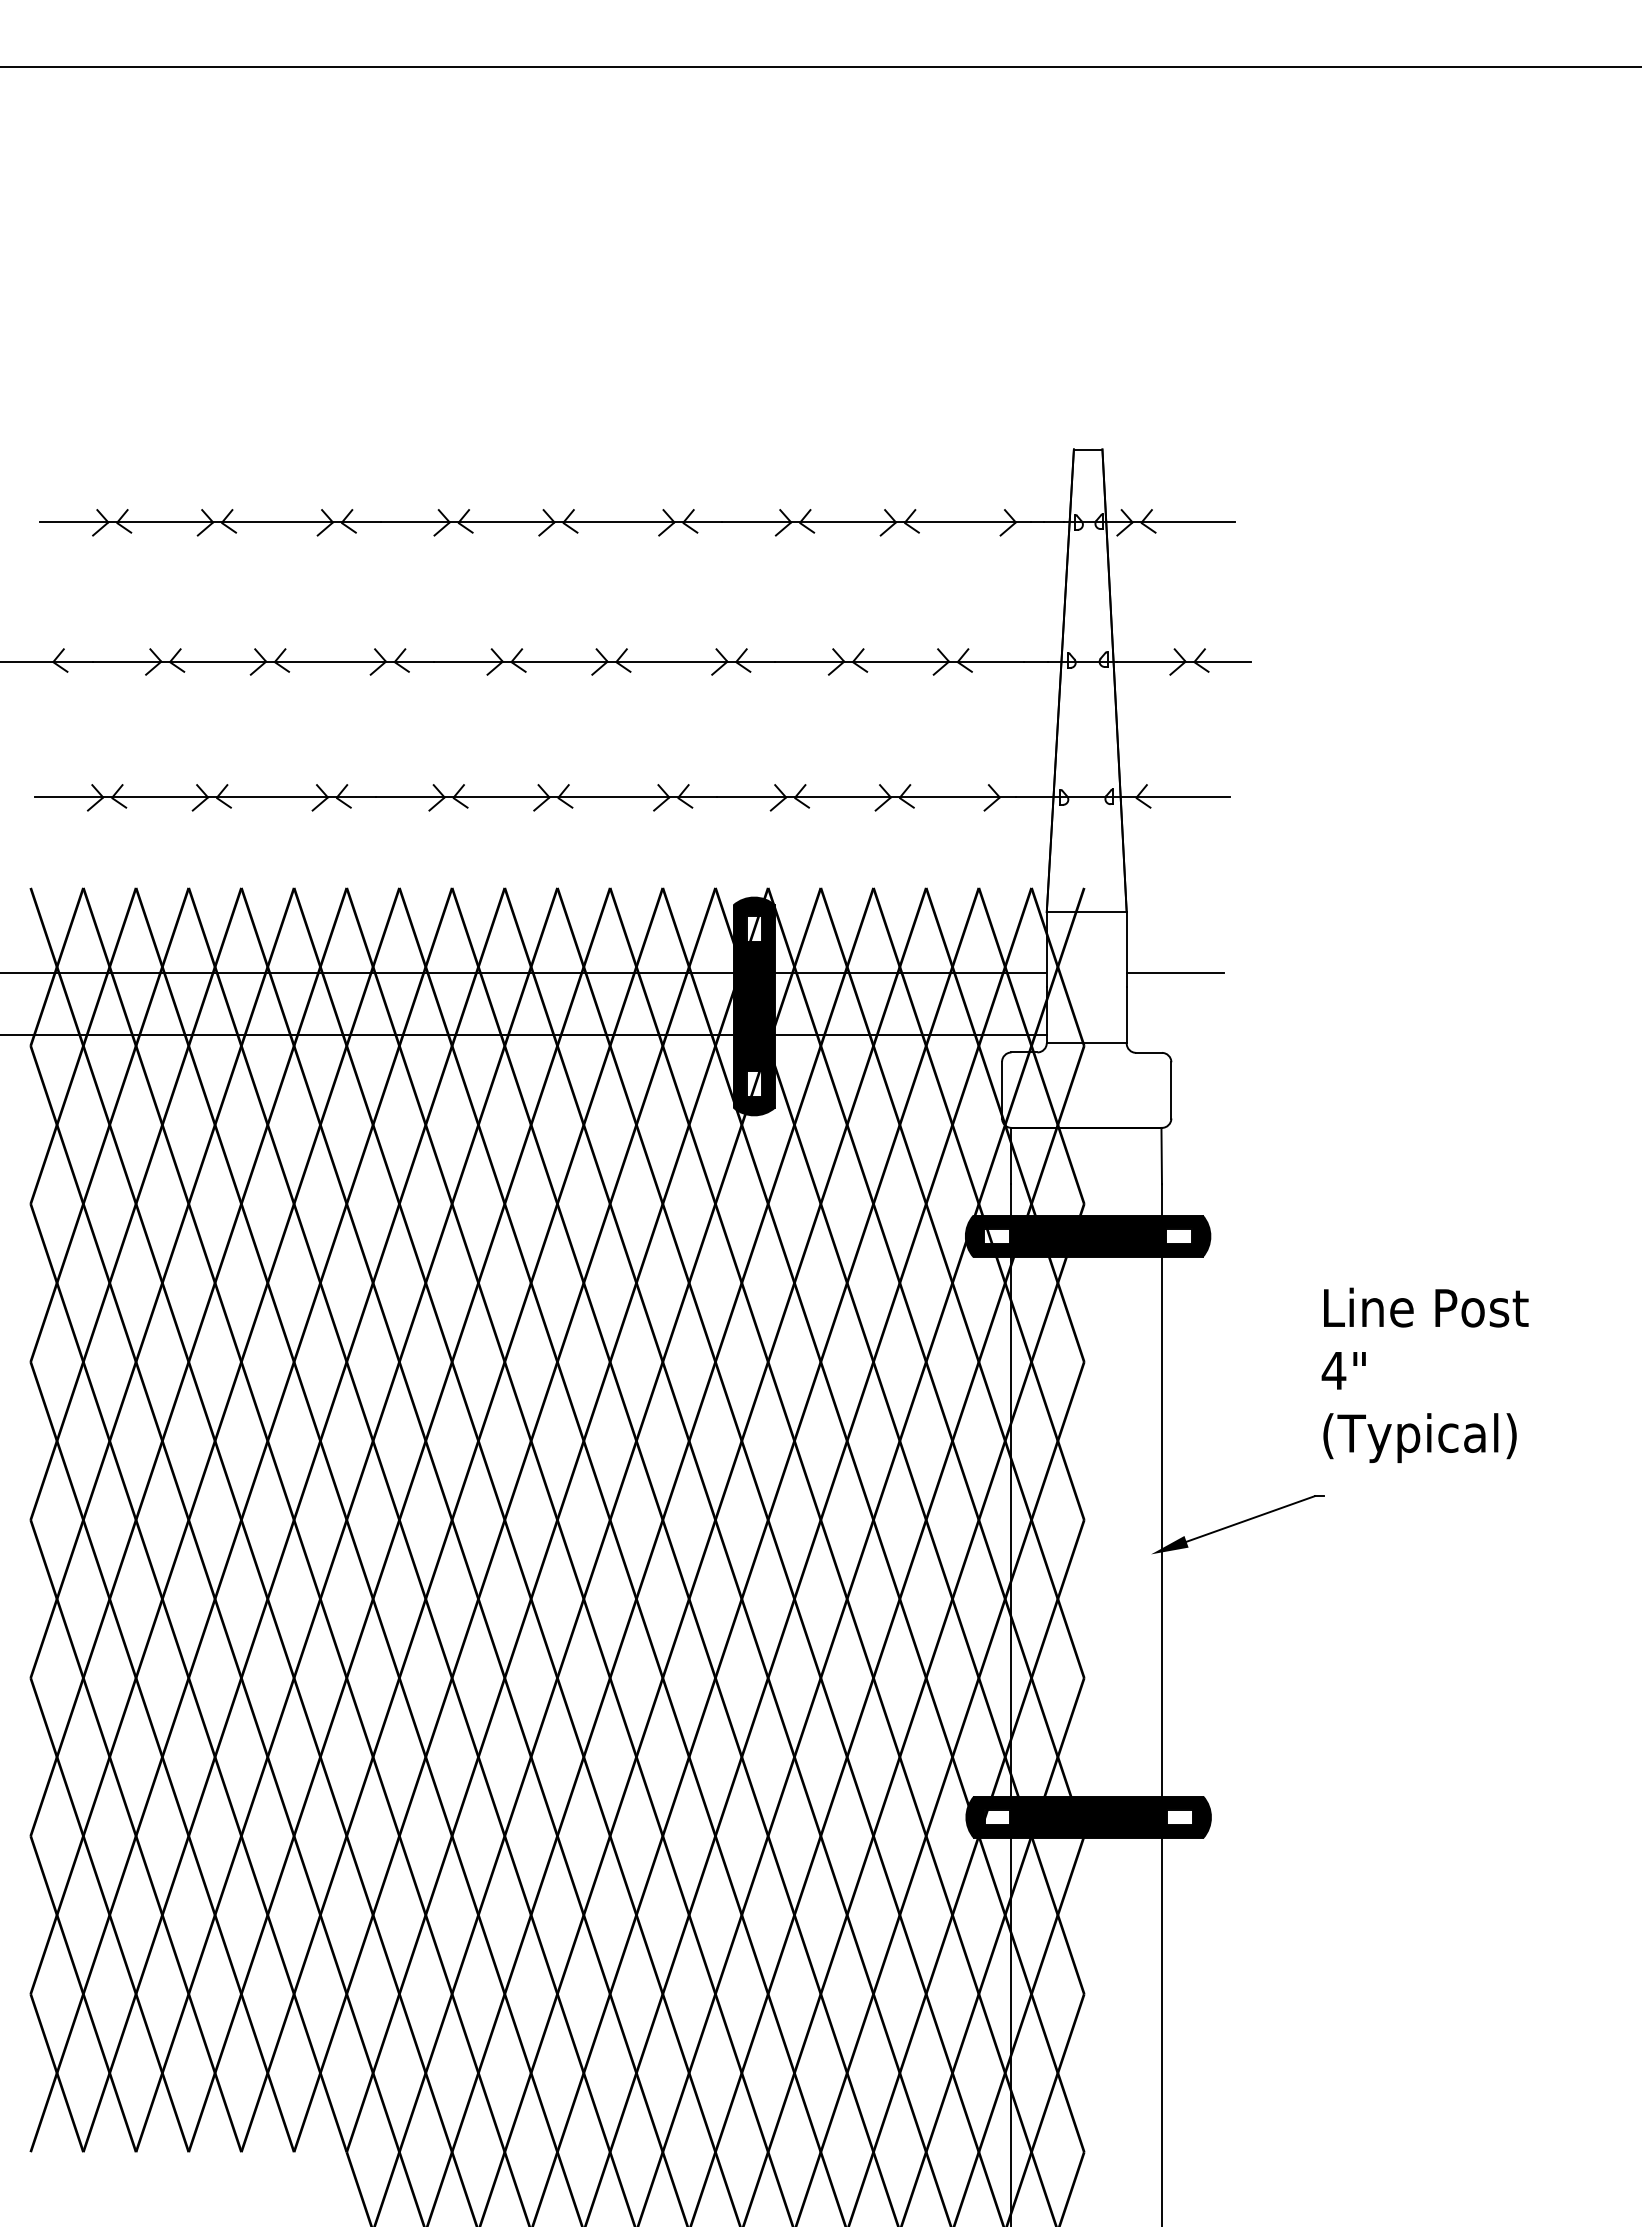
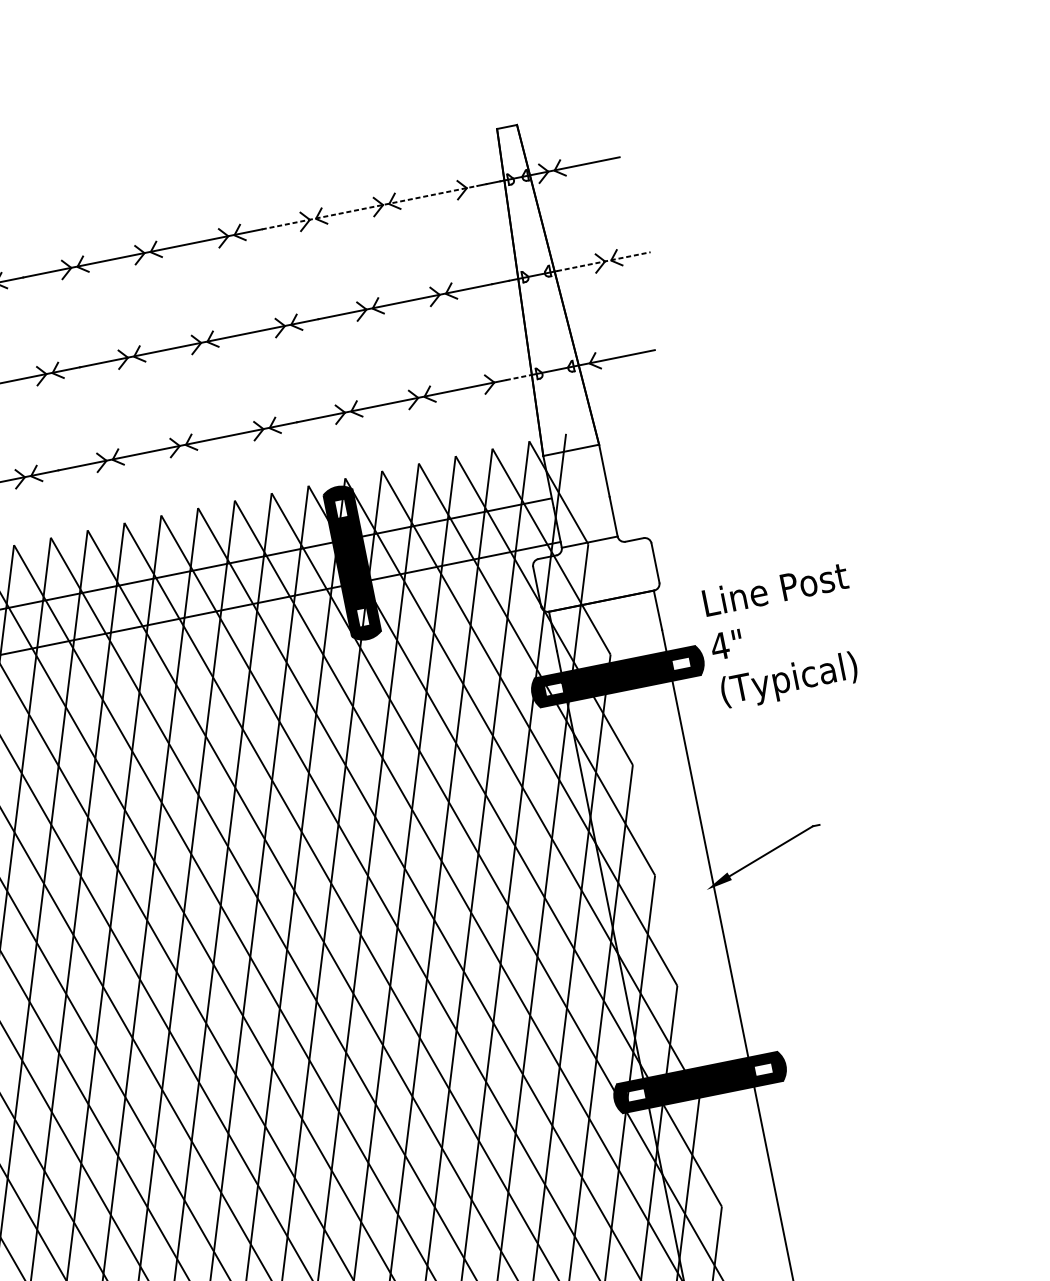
line: (877, 522) -> (370, 207), solid -> dashed
line: (1183, 661) -> (603, 261), solid -> dashed
line: (1035, 797) -> (519, 377), solid -> dashed
line: (1175, 972) -> (641, 480), removed
text: (1424, 1374) -> (783, 636), moved

